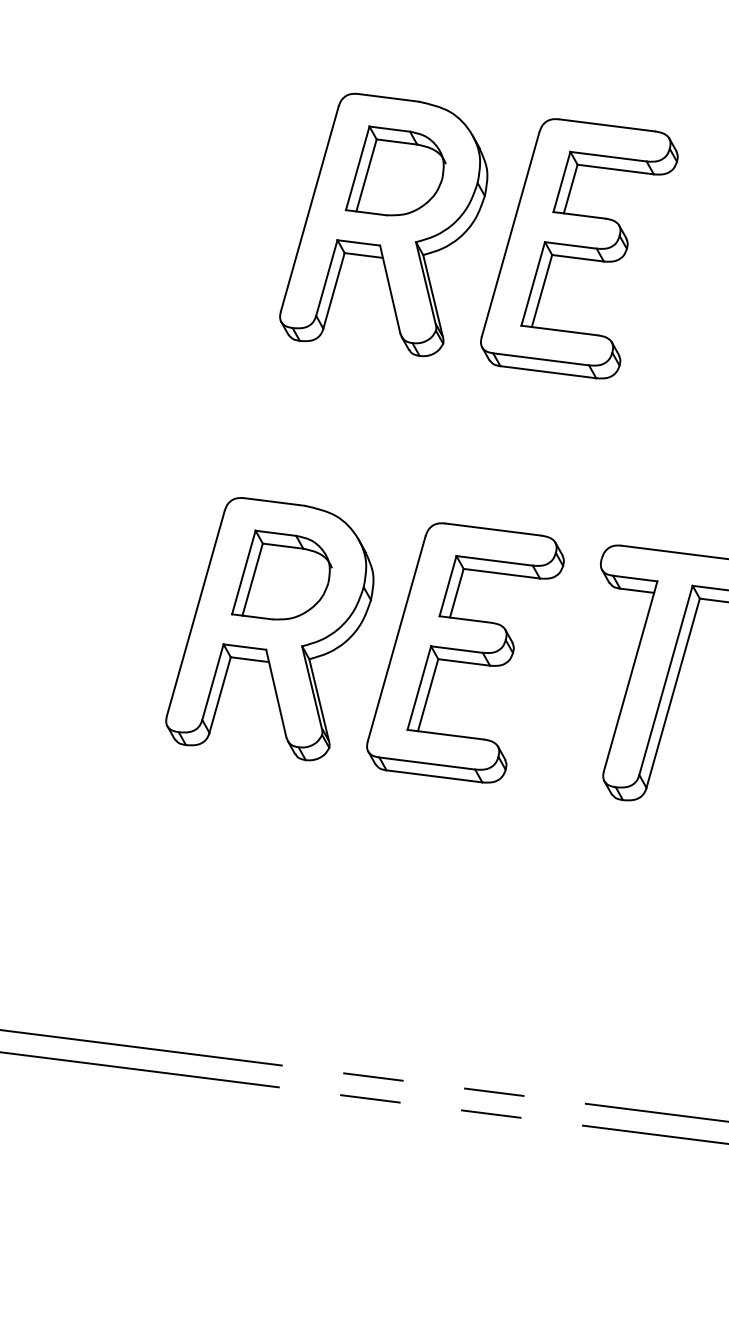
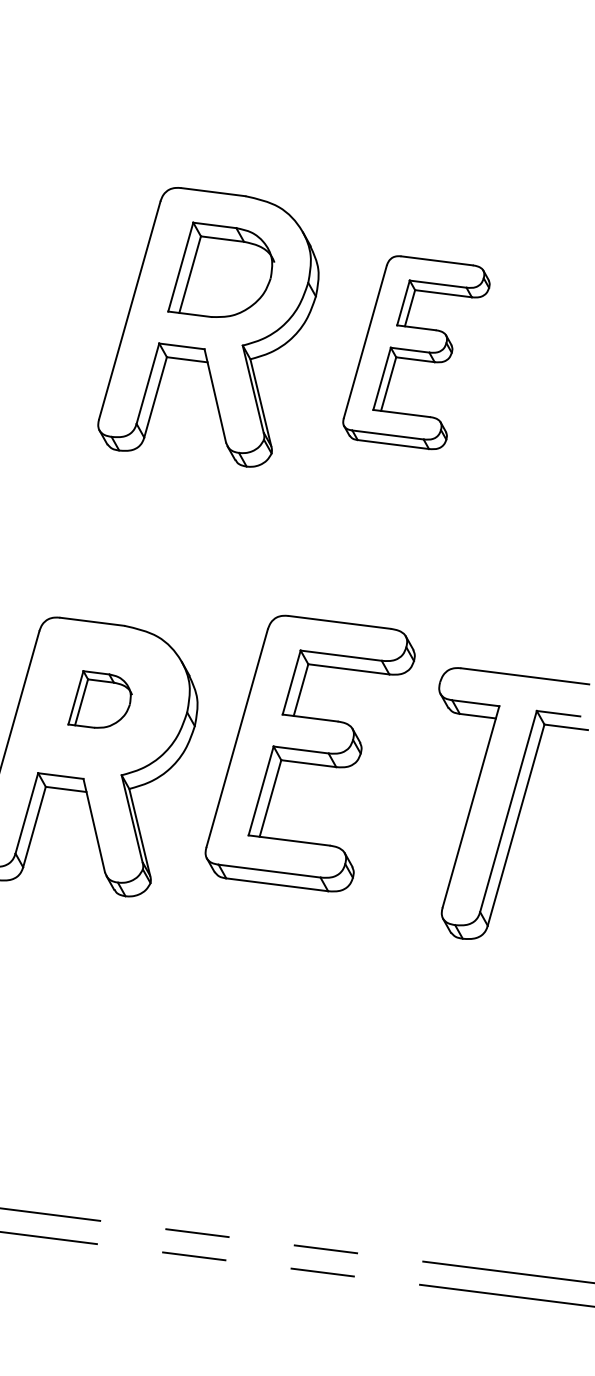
part: (579, 248) -> (416, 352), size x0.7
part: (281, 574) -> (99, 698), size x0.6
part: (465, 652) -> (310, 753), moved

